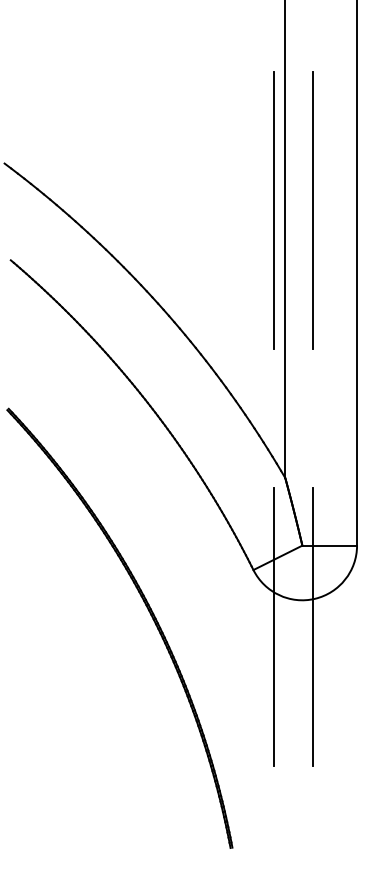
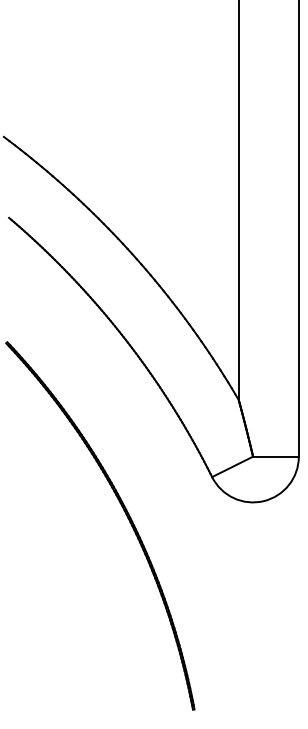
line: (274, 210) -> (229, 176), removed
line: (313, 210) -> (262, 176), removed
line: (274, 627) -> (229, 525), removed
line: (313, 627) -> (262, 525), removed

